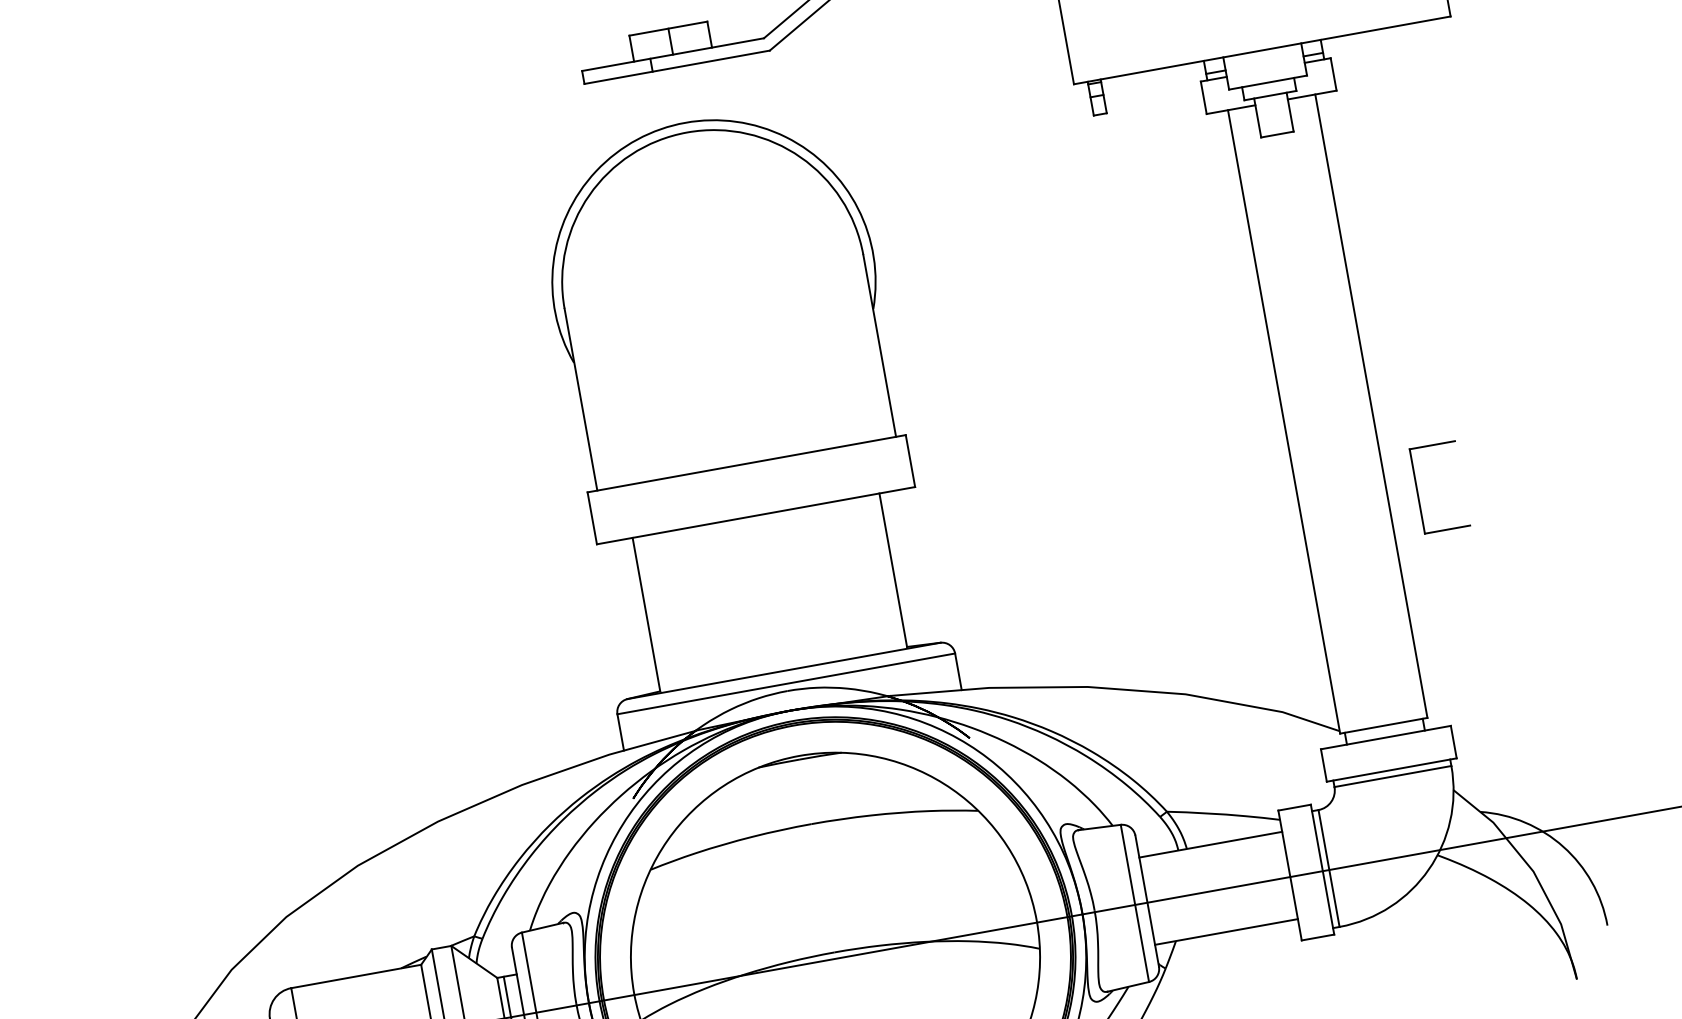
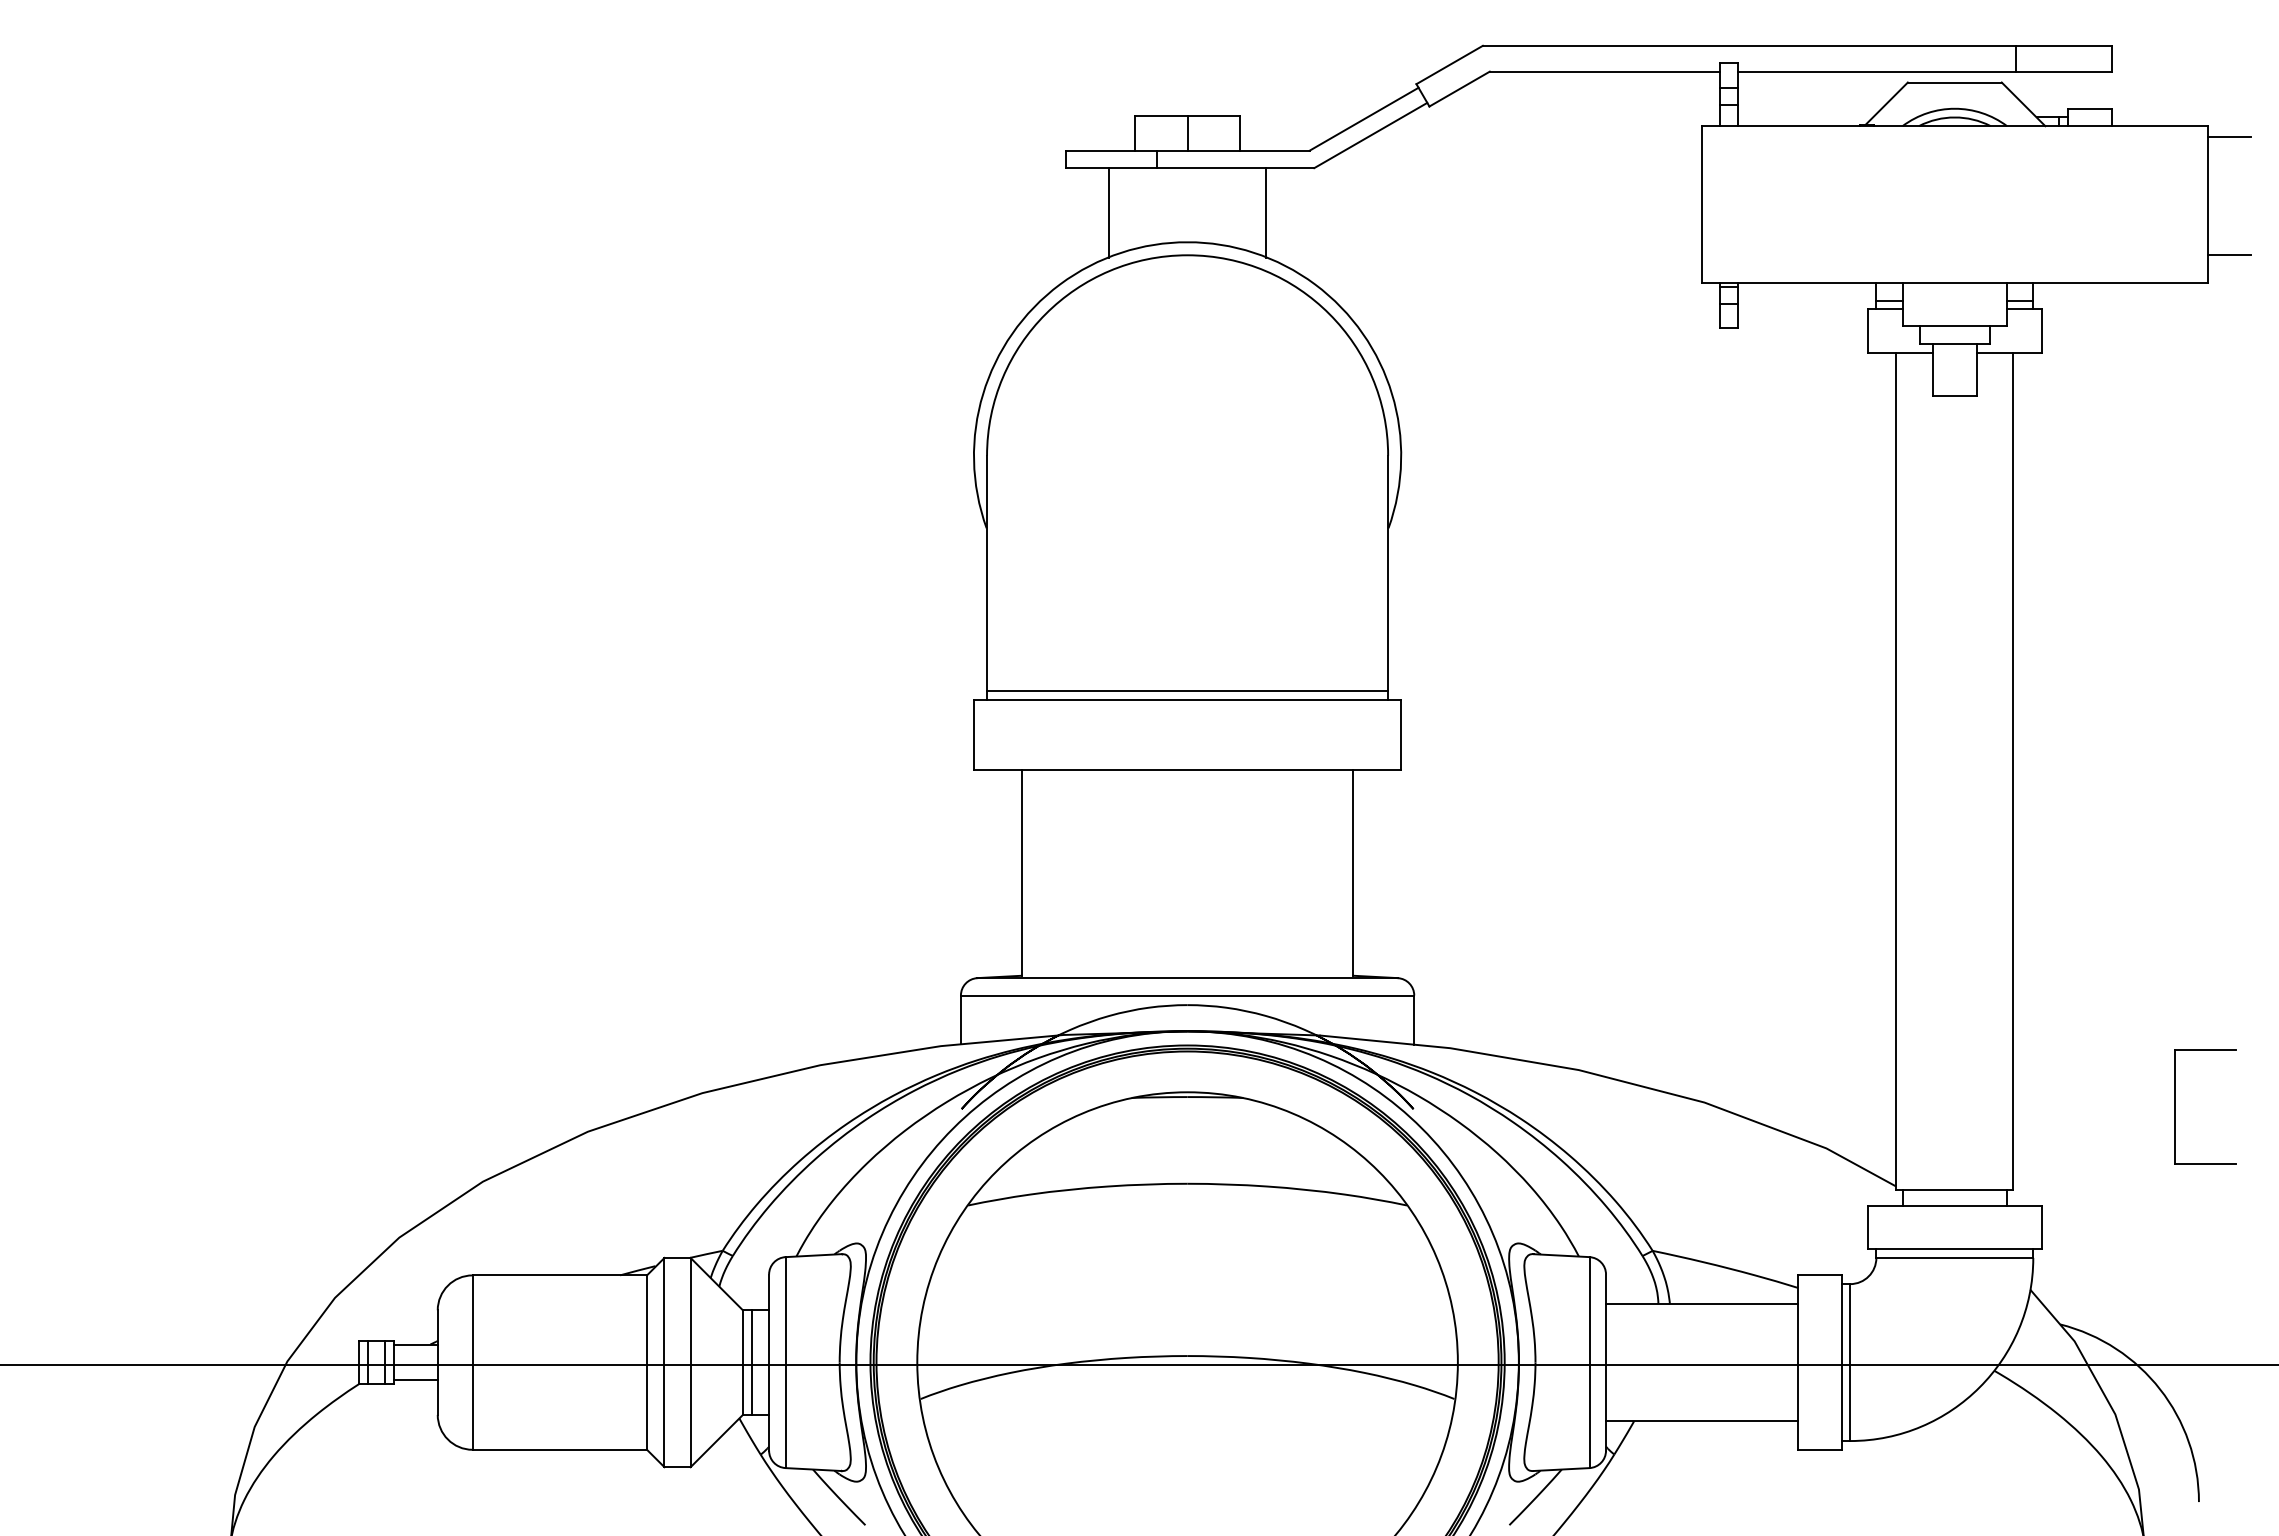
line: (740, 90) -> (1266, 212), added
line: (623, 111) -> (1109, 212), added
line: (745, 457) -> (1187, 691), added
part: (1417, 491) -> (2175, 1106), moved

